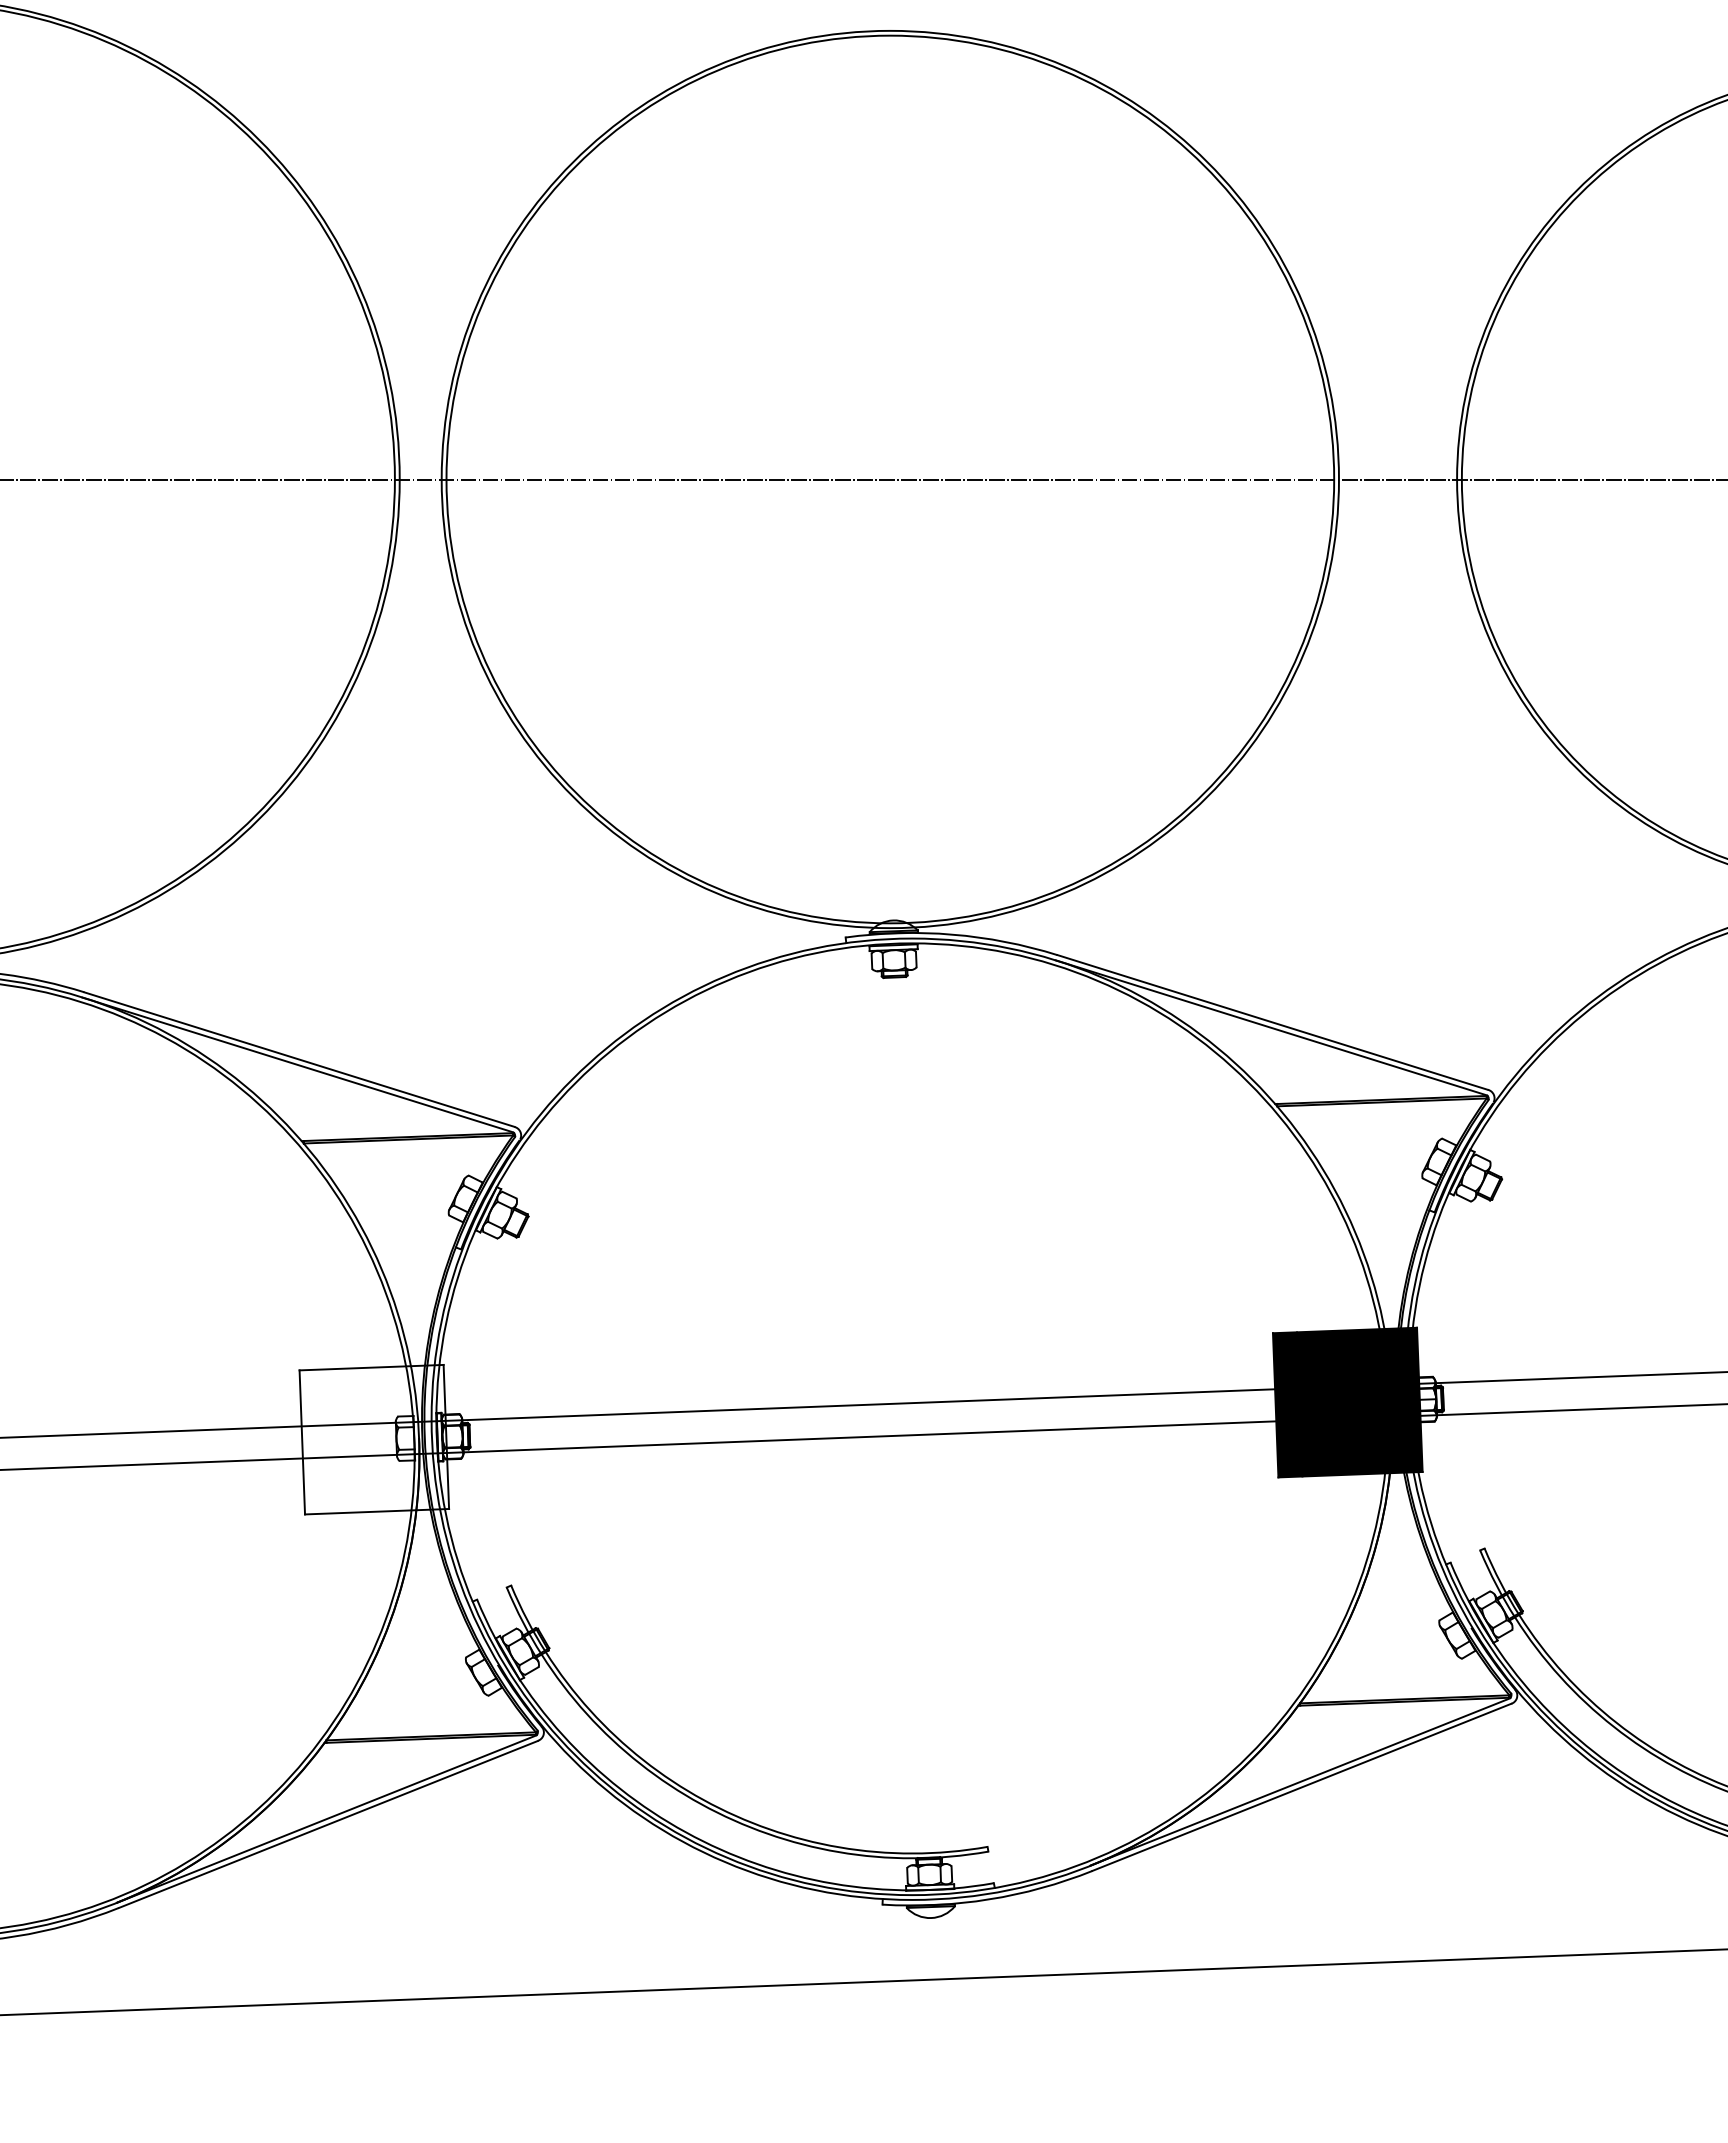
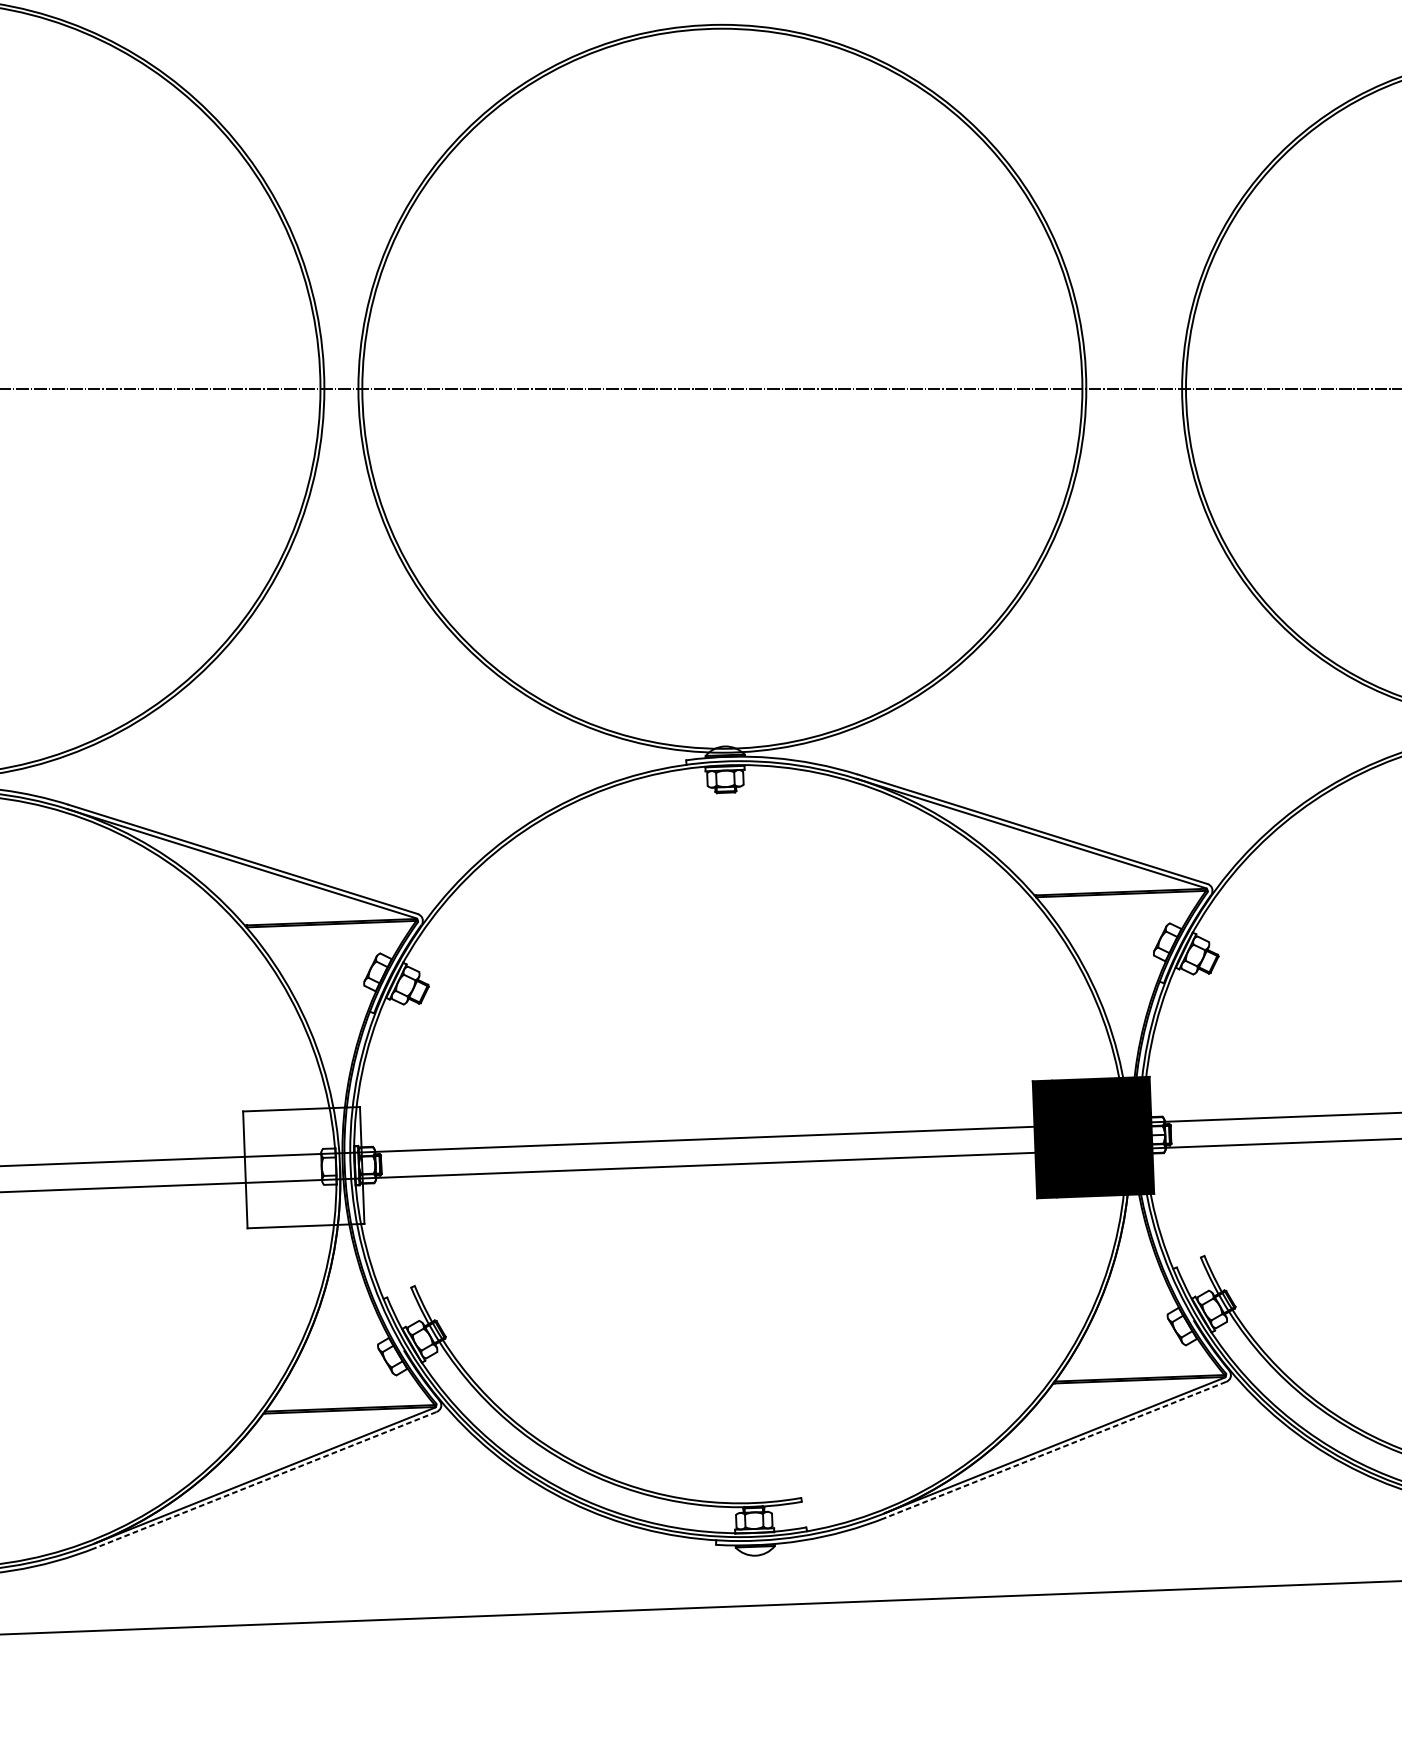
line: (1301, 1787) -> (1055, 1449), solid -> dashed
line: (327, 1824) -> (265, 1479), solid -> dashed

